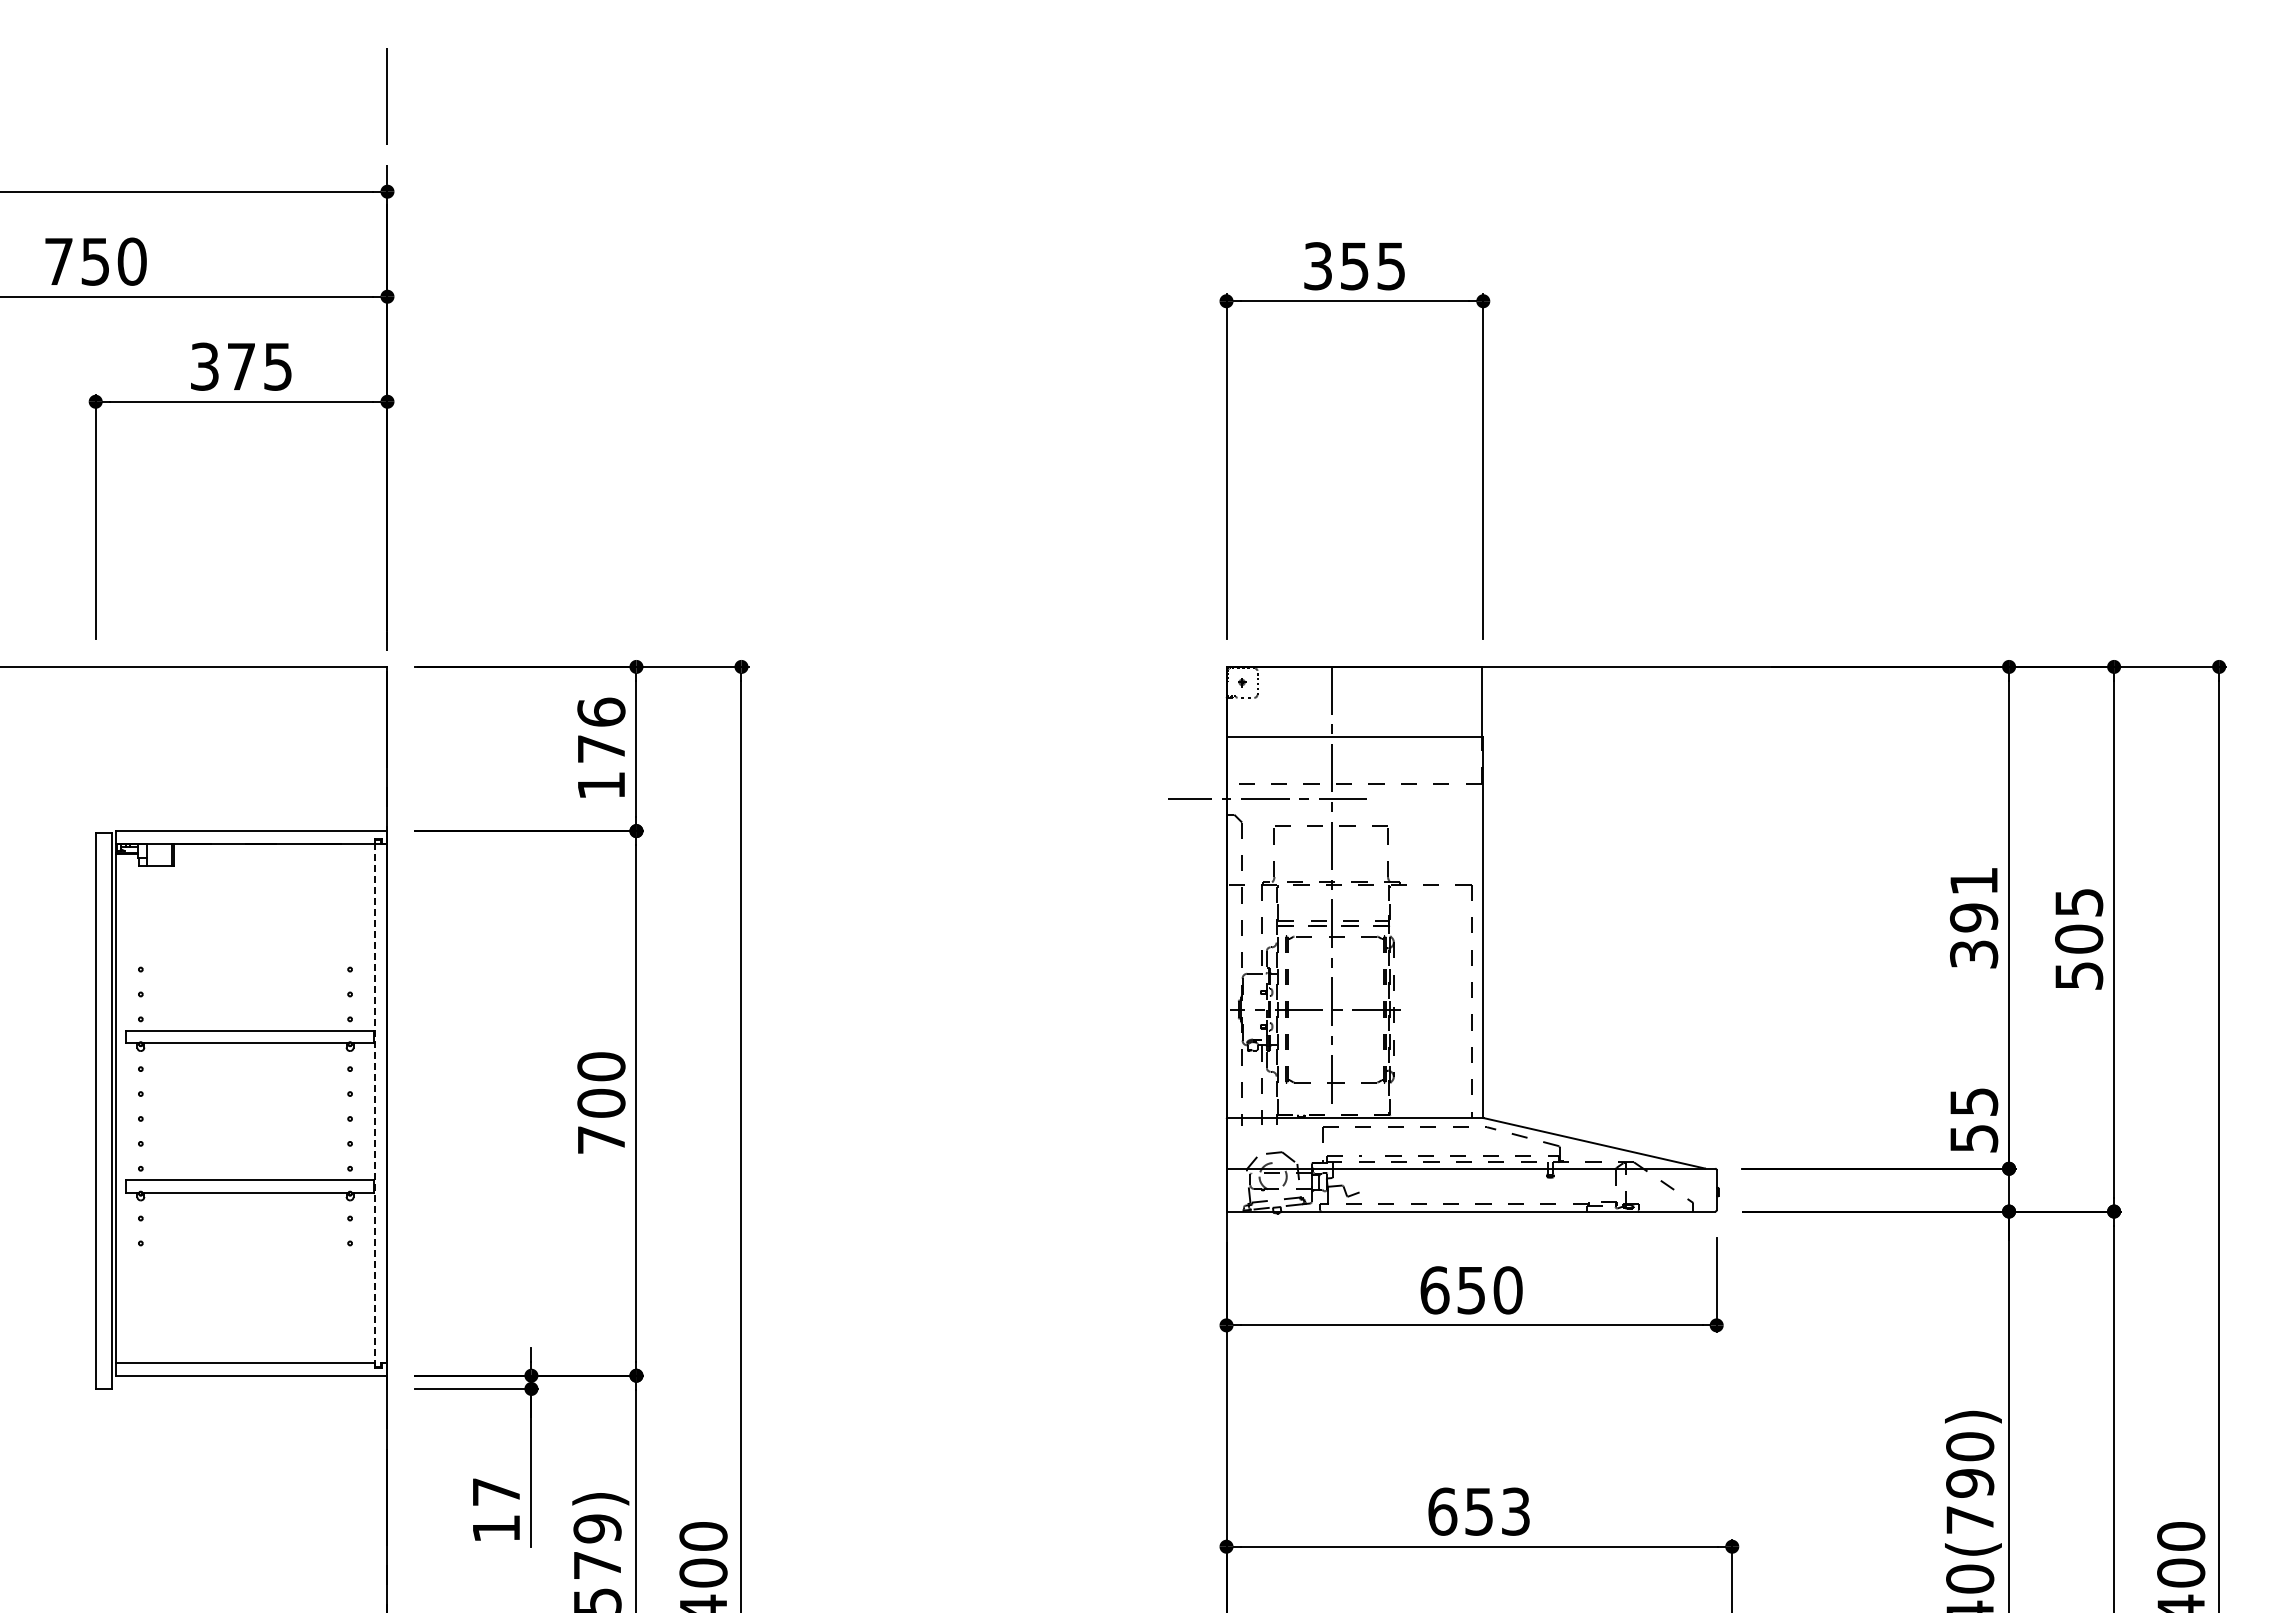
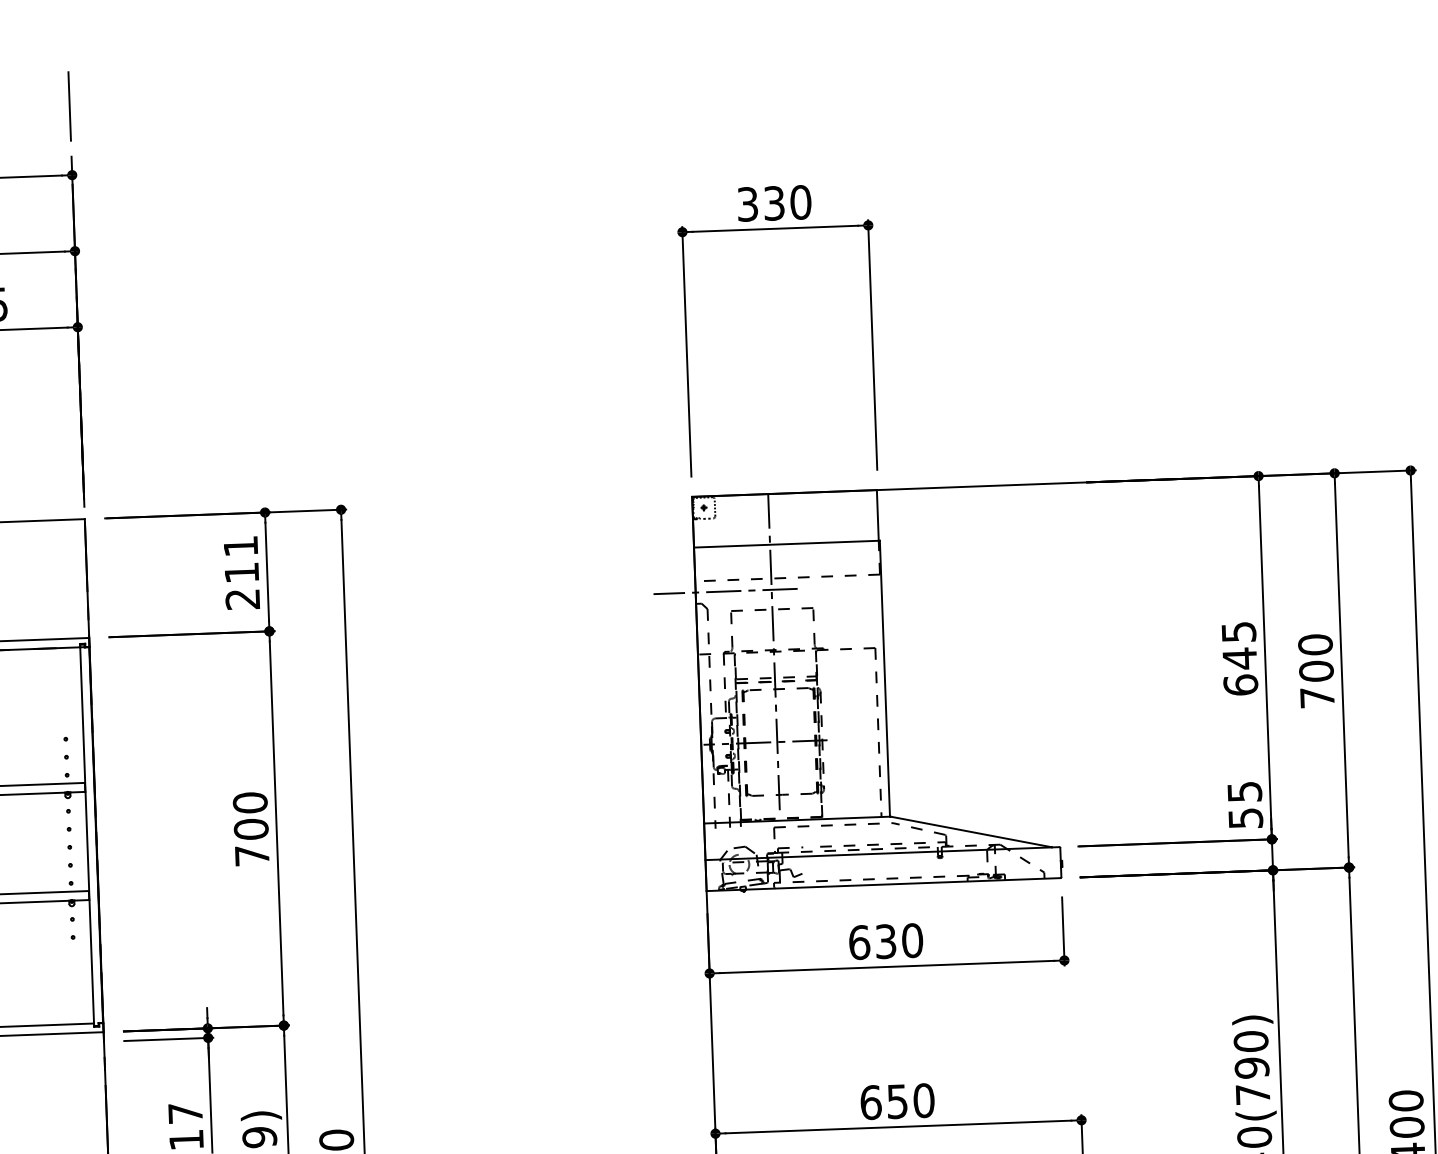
text: (1373, 266) -> (787, 203), 355 -> 330
text: (601, 748) -> (241, 572), 176 -> 211
text: (1973, 917) -> (1239, 658), 391 -> 645
text: (2079, 938) -> (1316, 670), 505 -> 700
line: (374, 1102) -> (87, 834), dashed -> solid
text: (1471, 1289) -> (886, 941), 650 -> 630
text: (1515, 1511) -> (923, 1100), 653 -> 650

